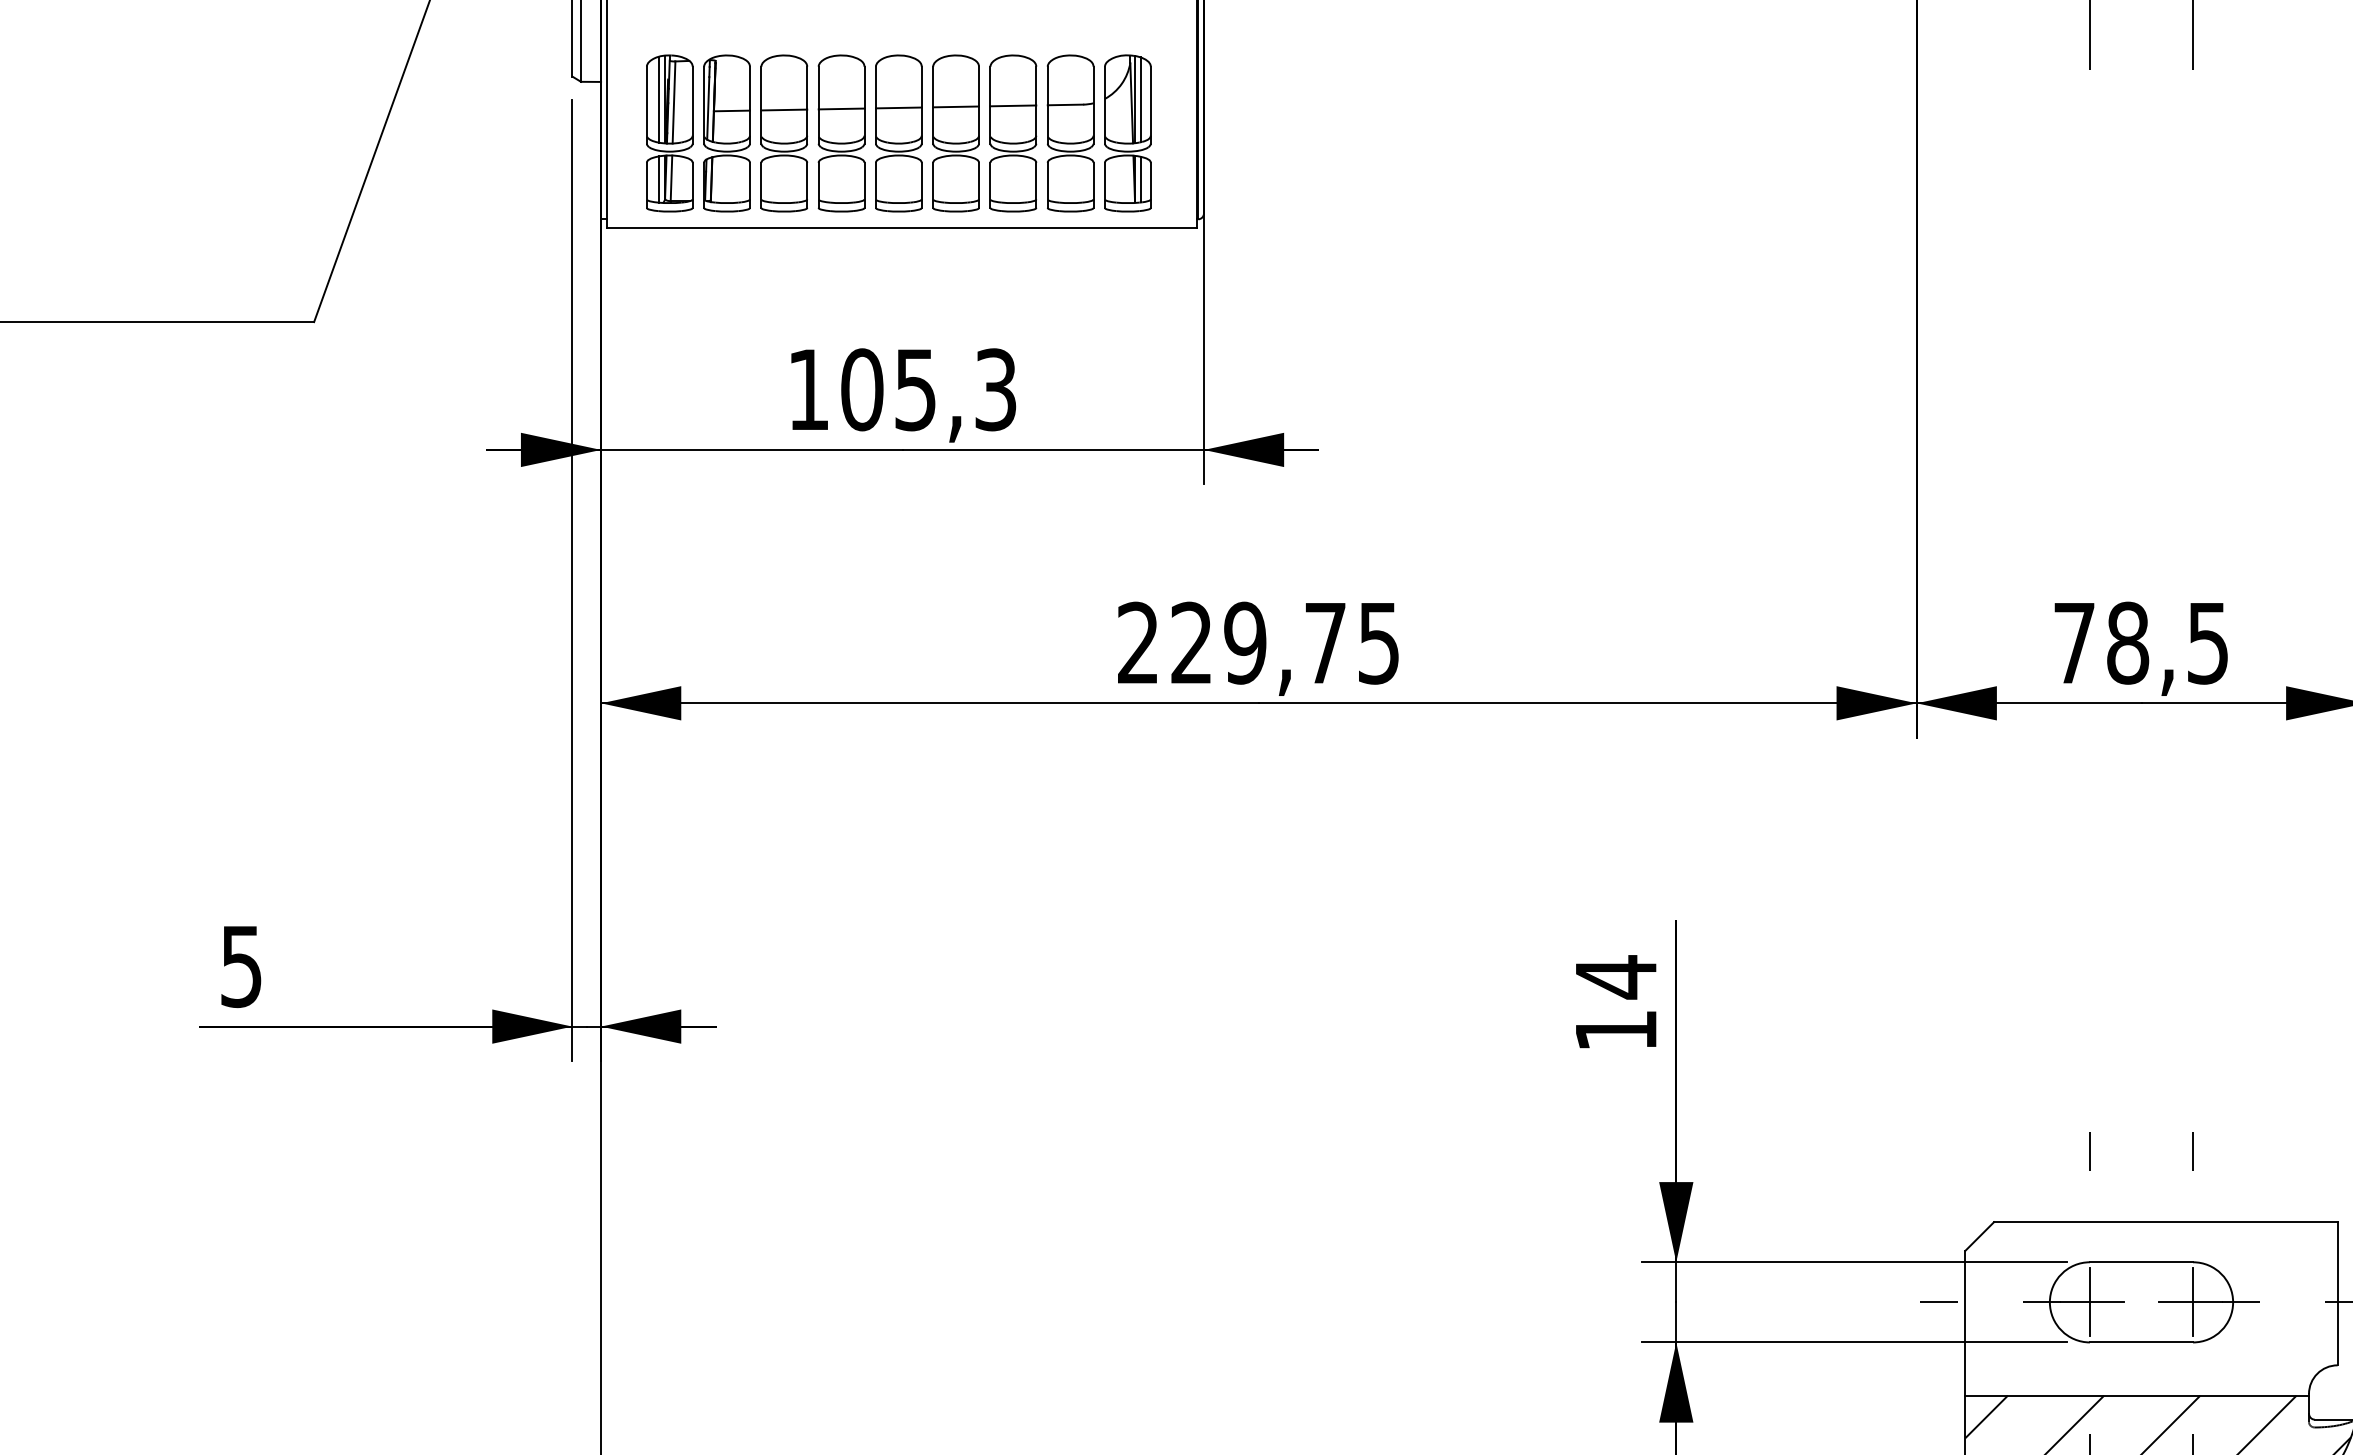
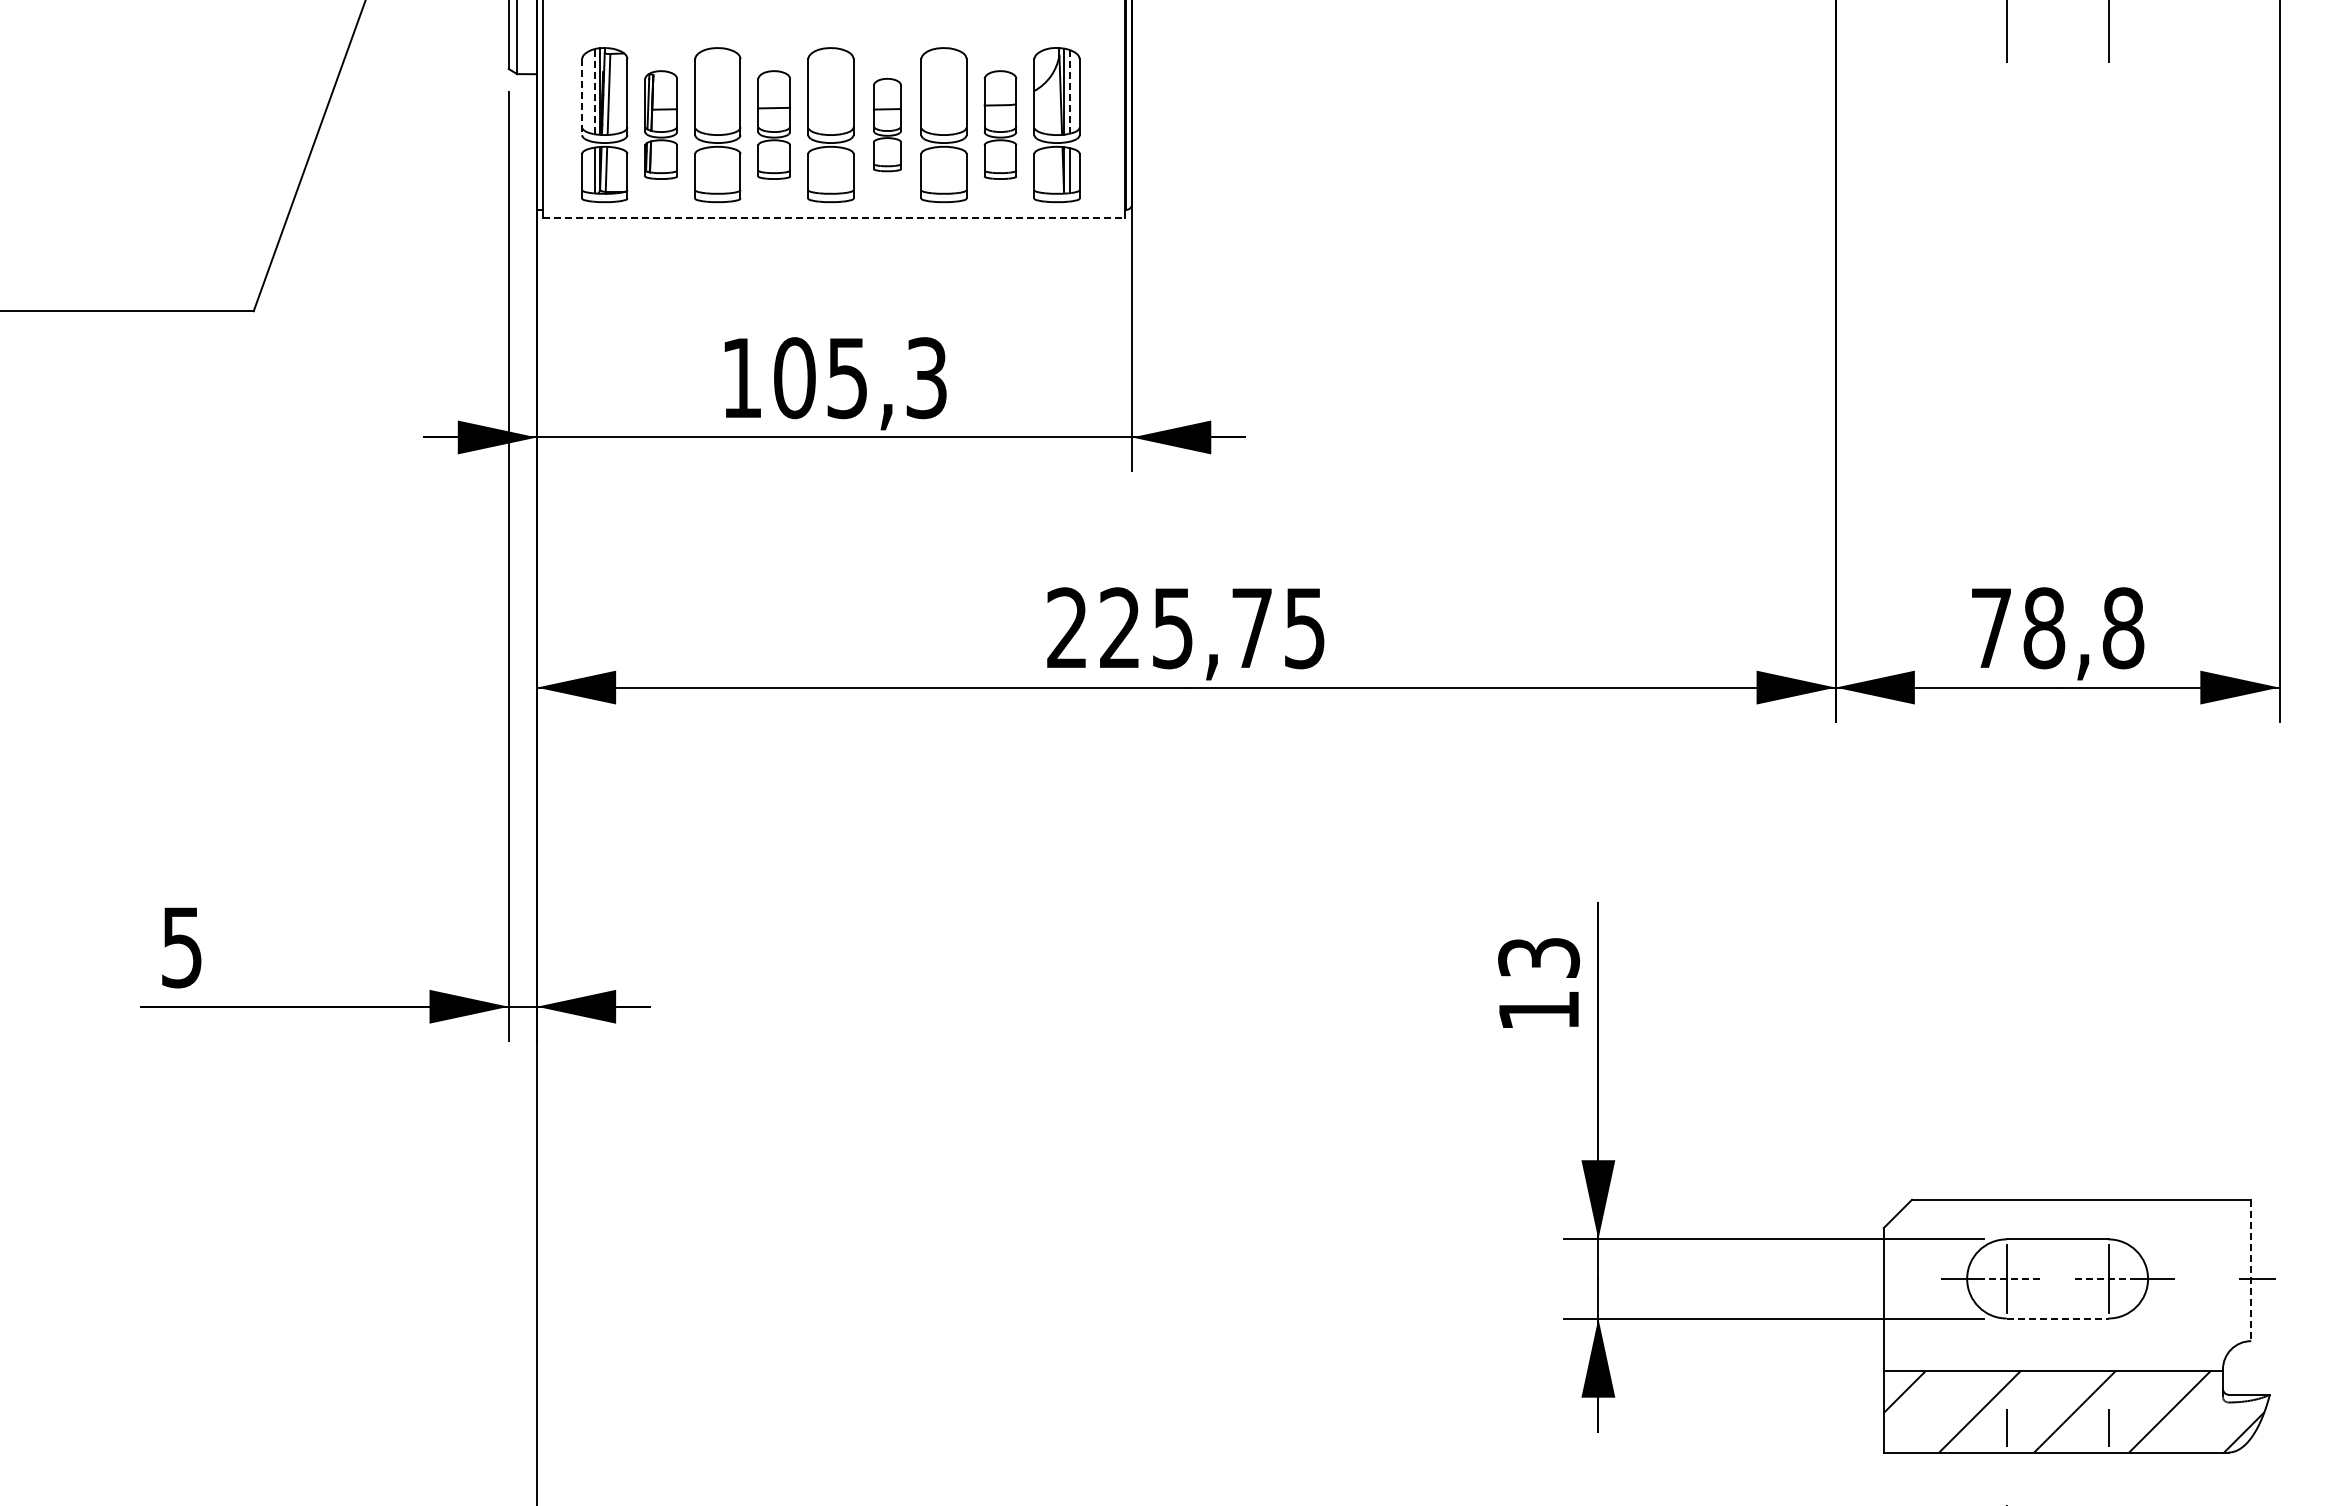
line: (659, 99) -> (594, 91), solid -> dashed
line: (1140, 99) -> (1069, 91), solid -> dashed
line: (647, 105) -> (582, 97), solid -> dashed
line: (1012, 105) -> (943, 97), removed
line: (898, 107) -> (830, 99), removed
line: (783, 109) -> (717, 101), removed
part: (726, 132) -> (660, 124), size x0.7
part: (840, 132) -> (773, 124), size x0.7
part: (956, 132) -> (887, 124), size x0.6
part: (1070, 132) -> (1000, 124), size x0.7
line: (902, 228) -> (834, 218), solid -> dashed
text: (1244, 643) -> (1172, 628), 229,75 -> 225,75
text: (2208, 643) -> (2123, 628), 78,5 -> 78,8
text: (1616, 977) -> (1539, 958), 14 -> 13
line: (2089, 1150) -> (2006, 1129), removed
line: (2193, 1150) -> (2108, 1129), removed
line: (2337, 1293) -> (2251, 1270), solid -> dashed
line: (1938, 1301) -> (1857, 1278), removed
line: (2092, 1301) -> (2009, 1278), solid -> dashed
line: (2190, 1301) -> (2105, 1278), solid -> dashed
line: (2141, 1342) -> (2057, 1318), solid -> dashed

